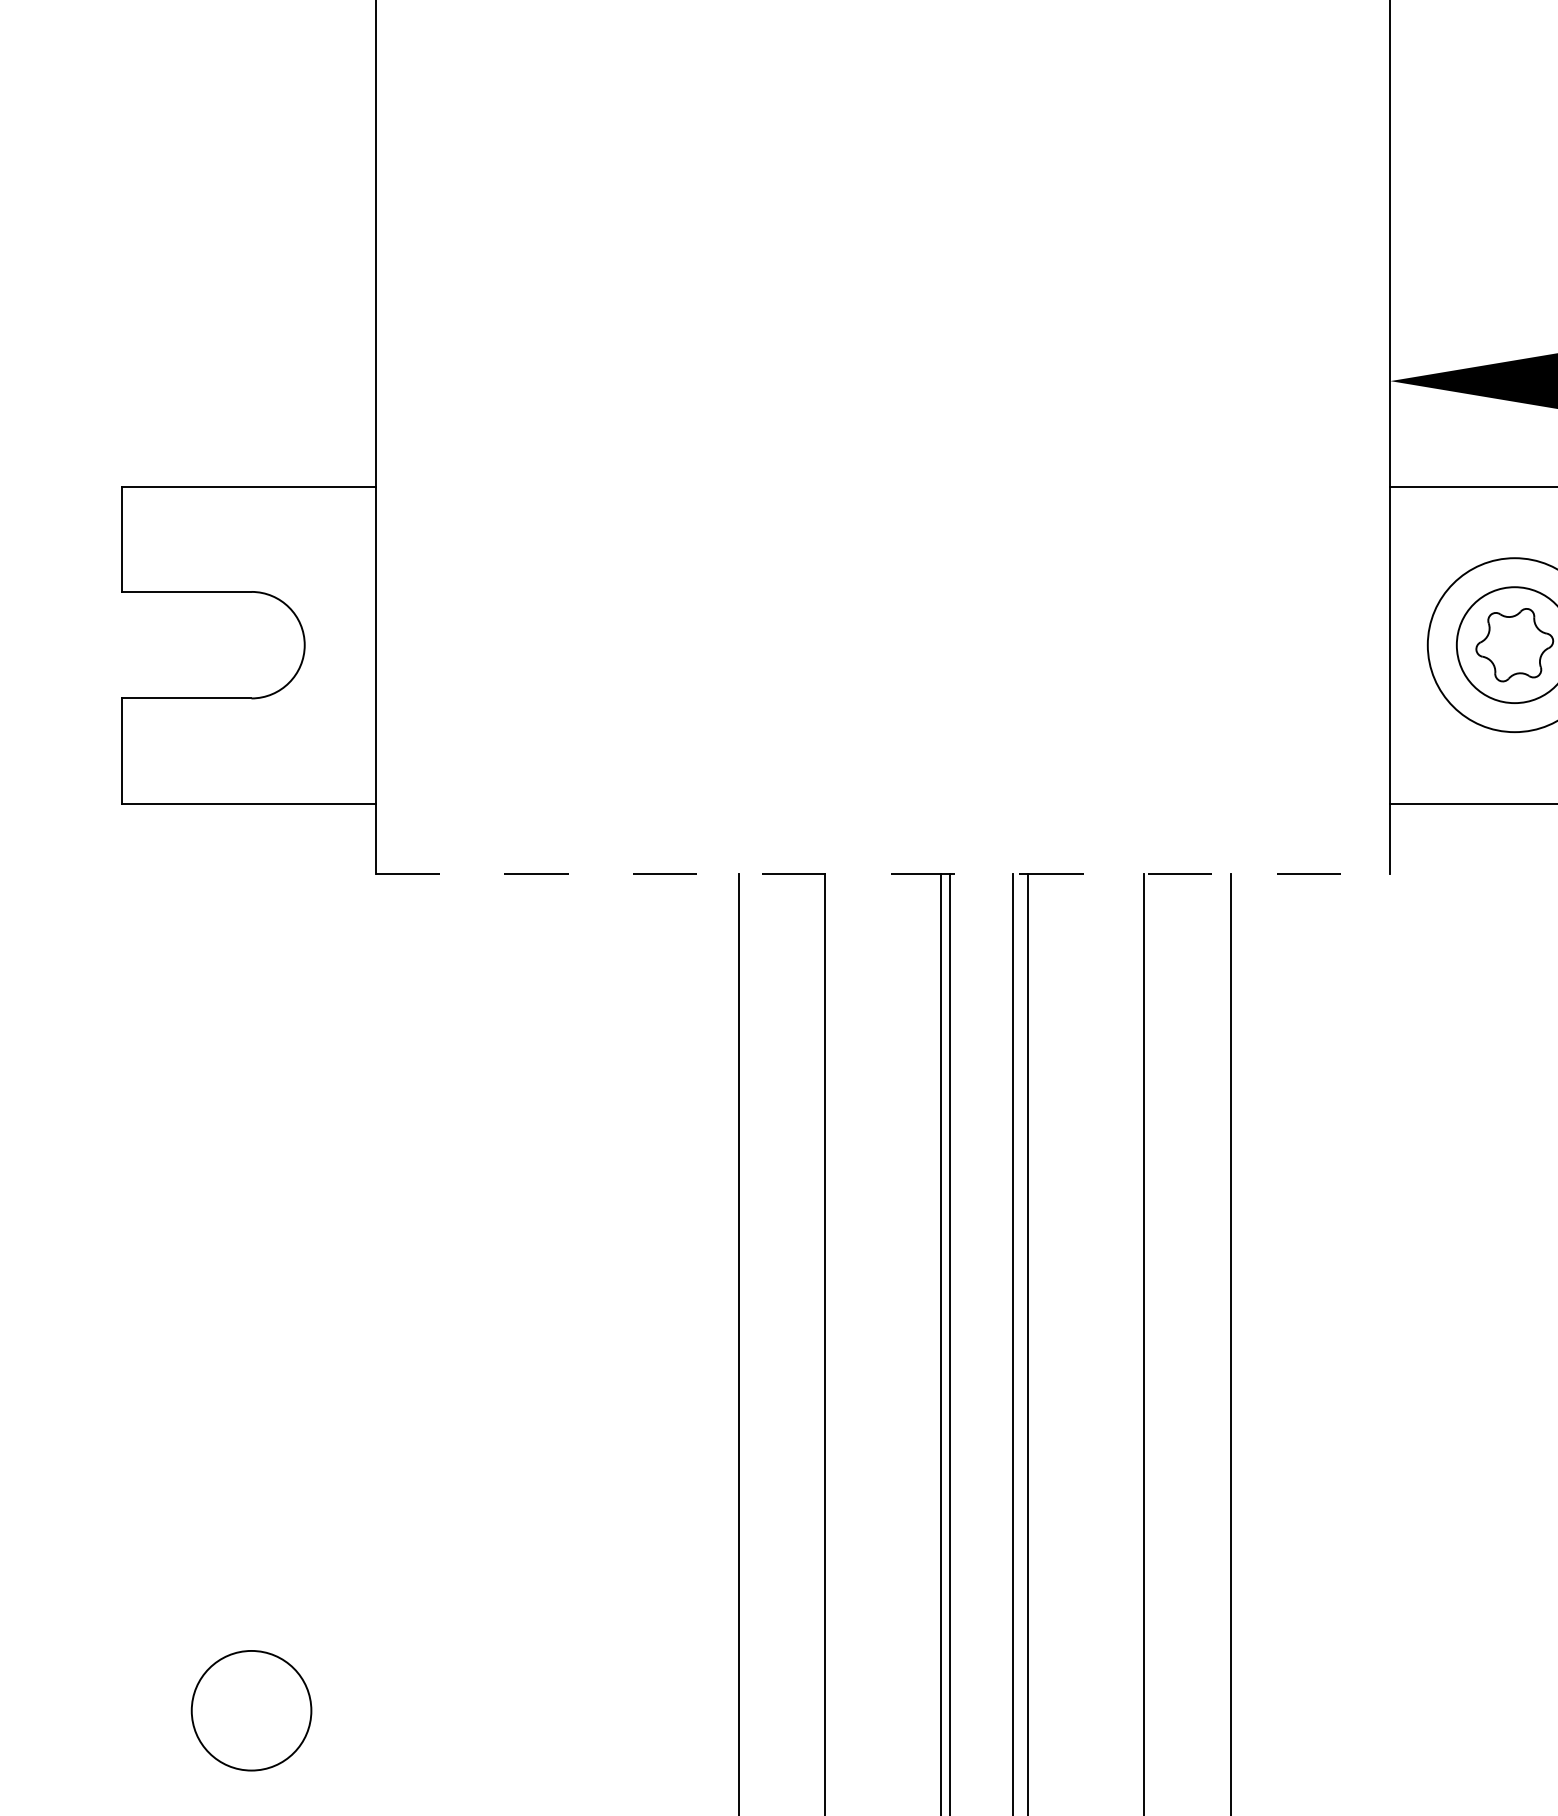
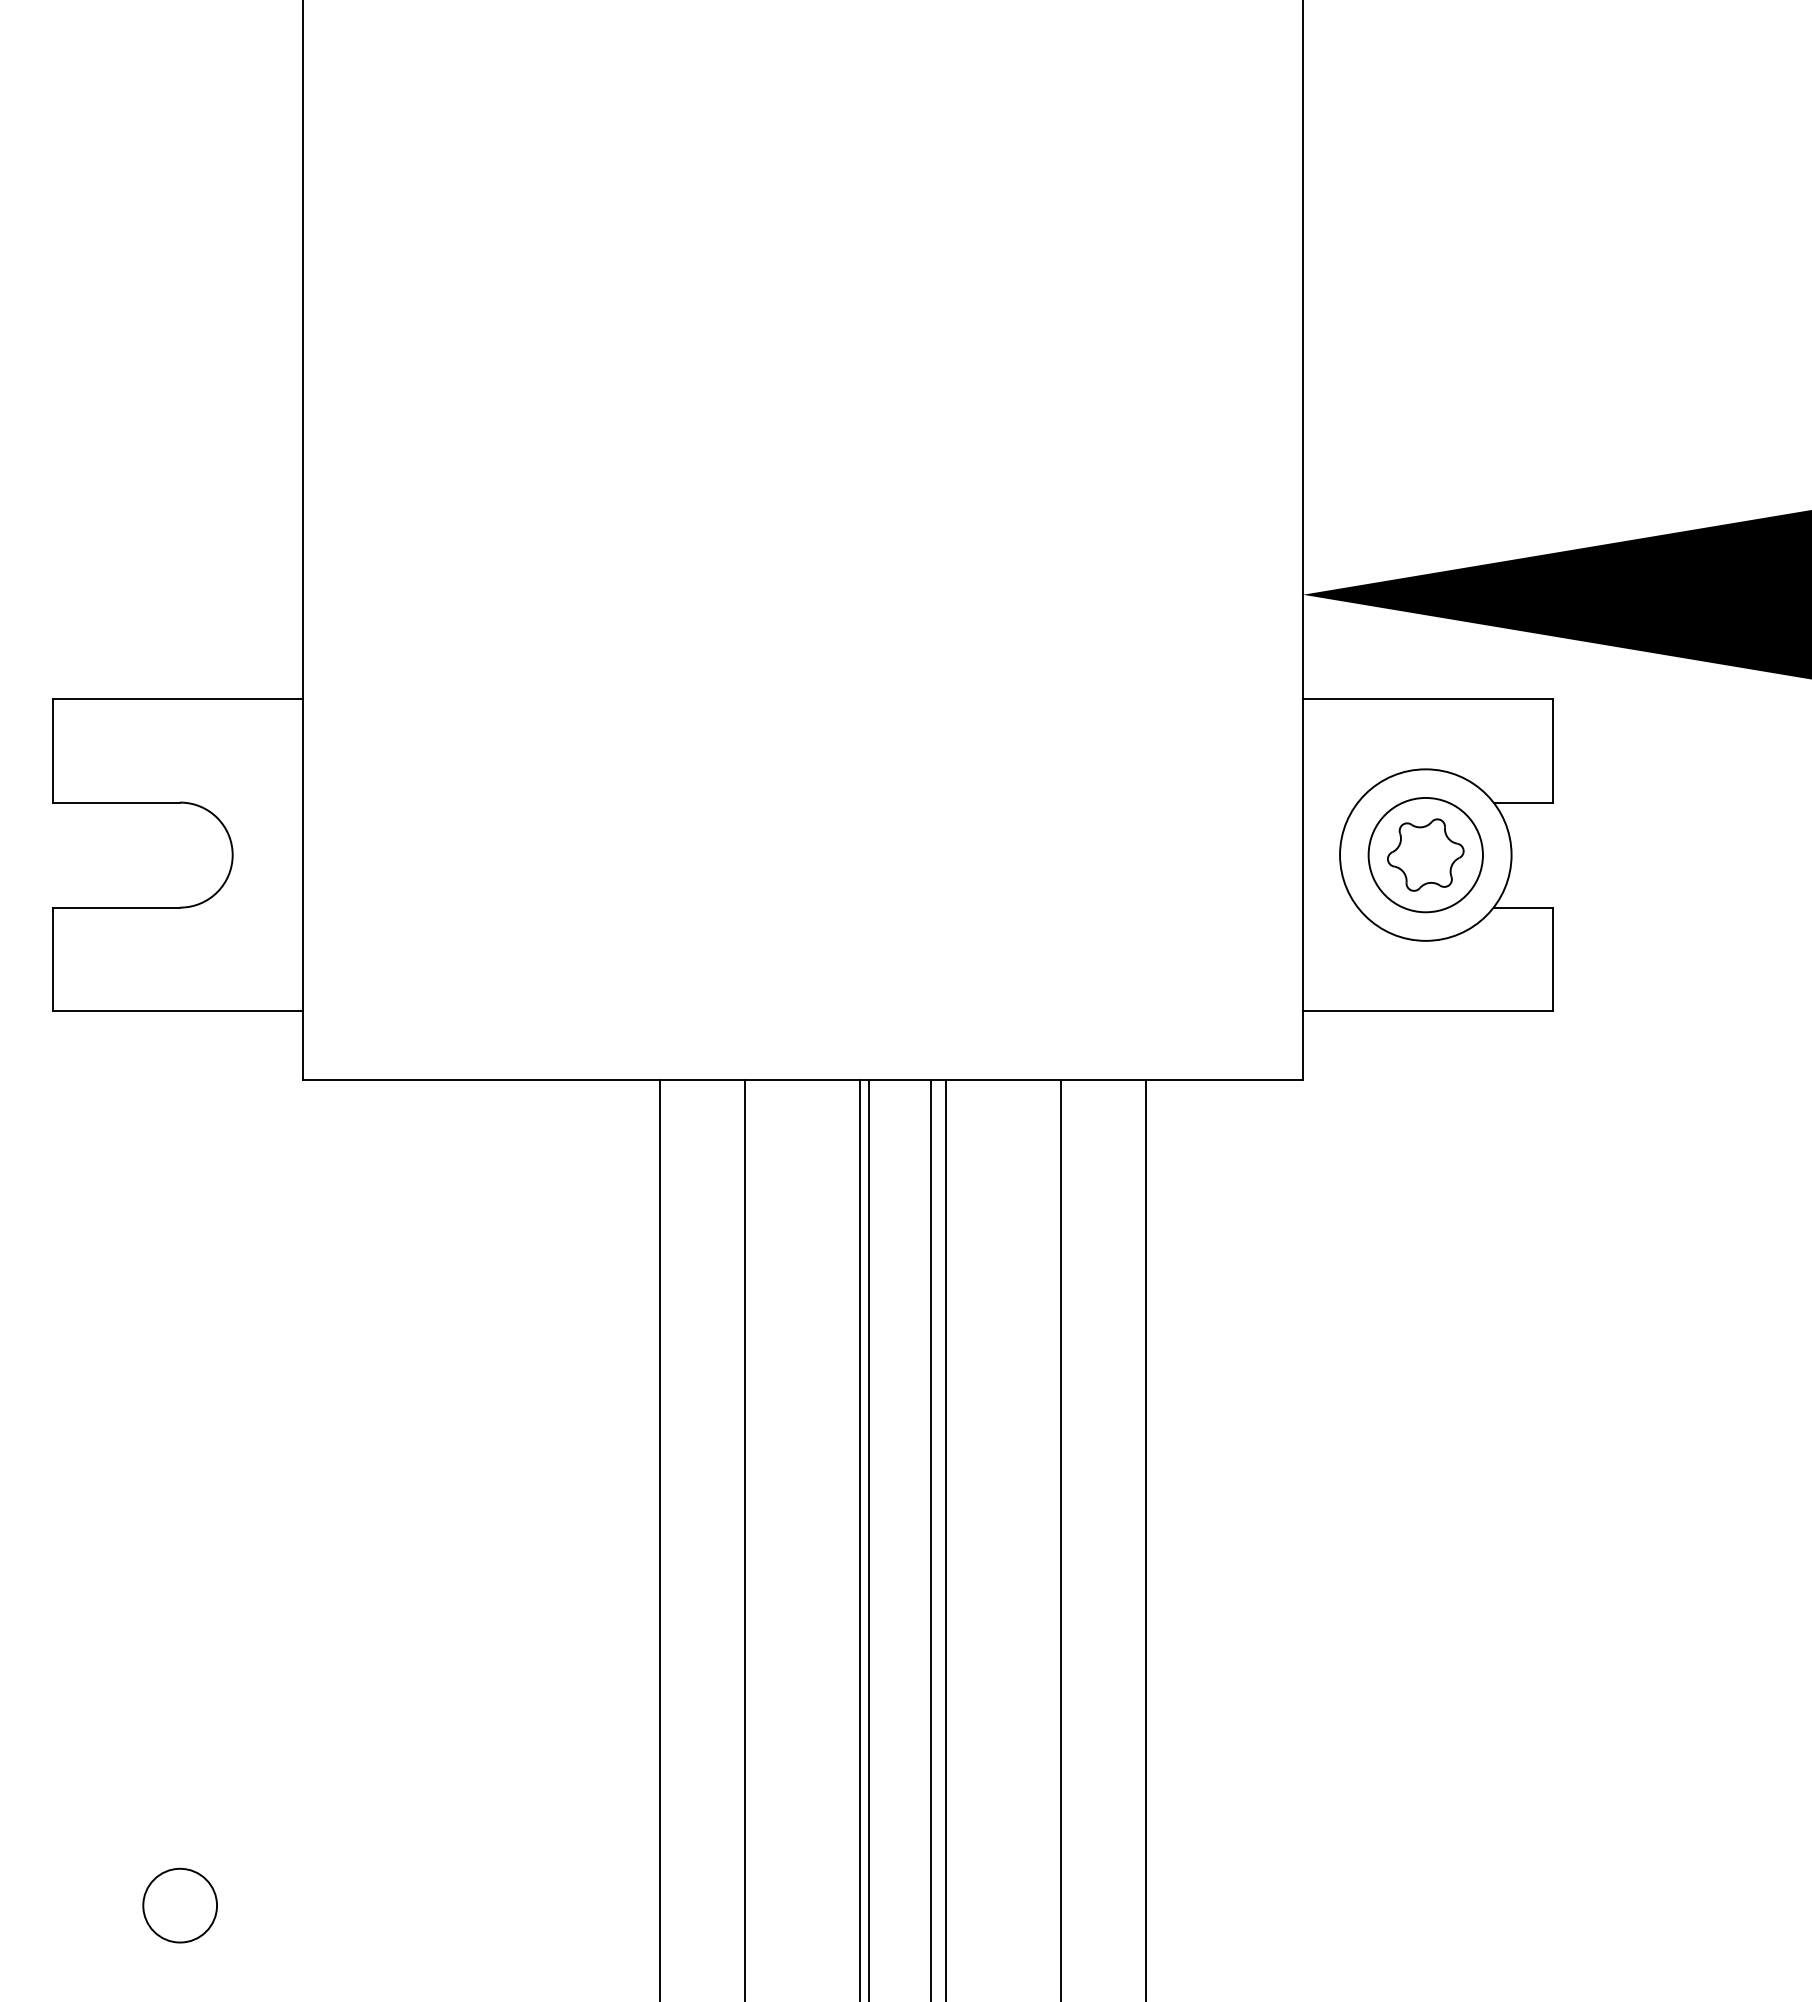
line: (883, 873) -> (803, 1080), dashed -> solid
circle: (250, 1710) -> (179, 1905), size x0.62

